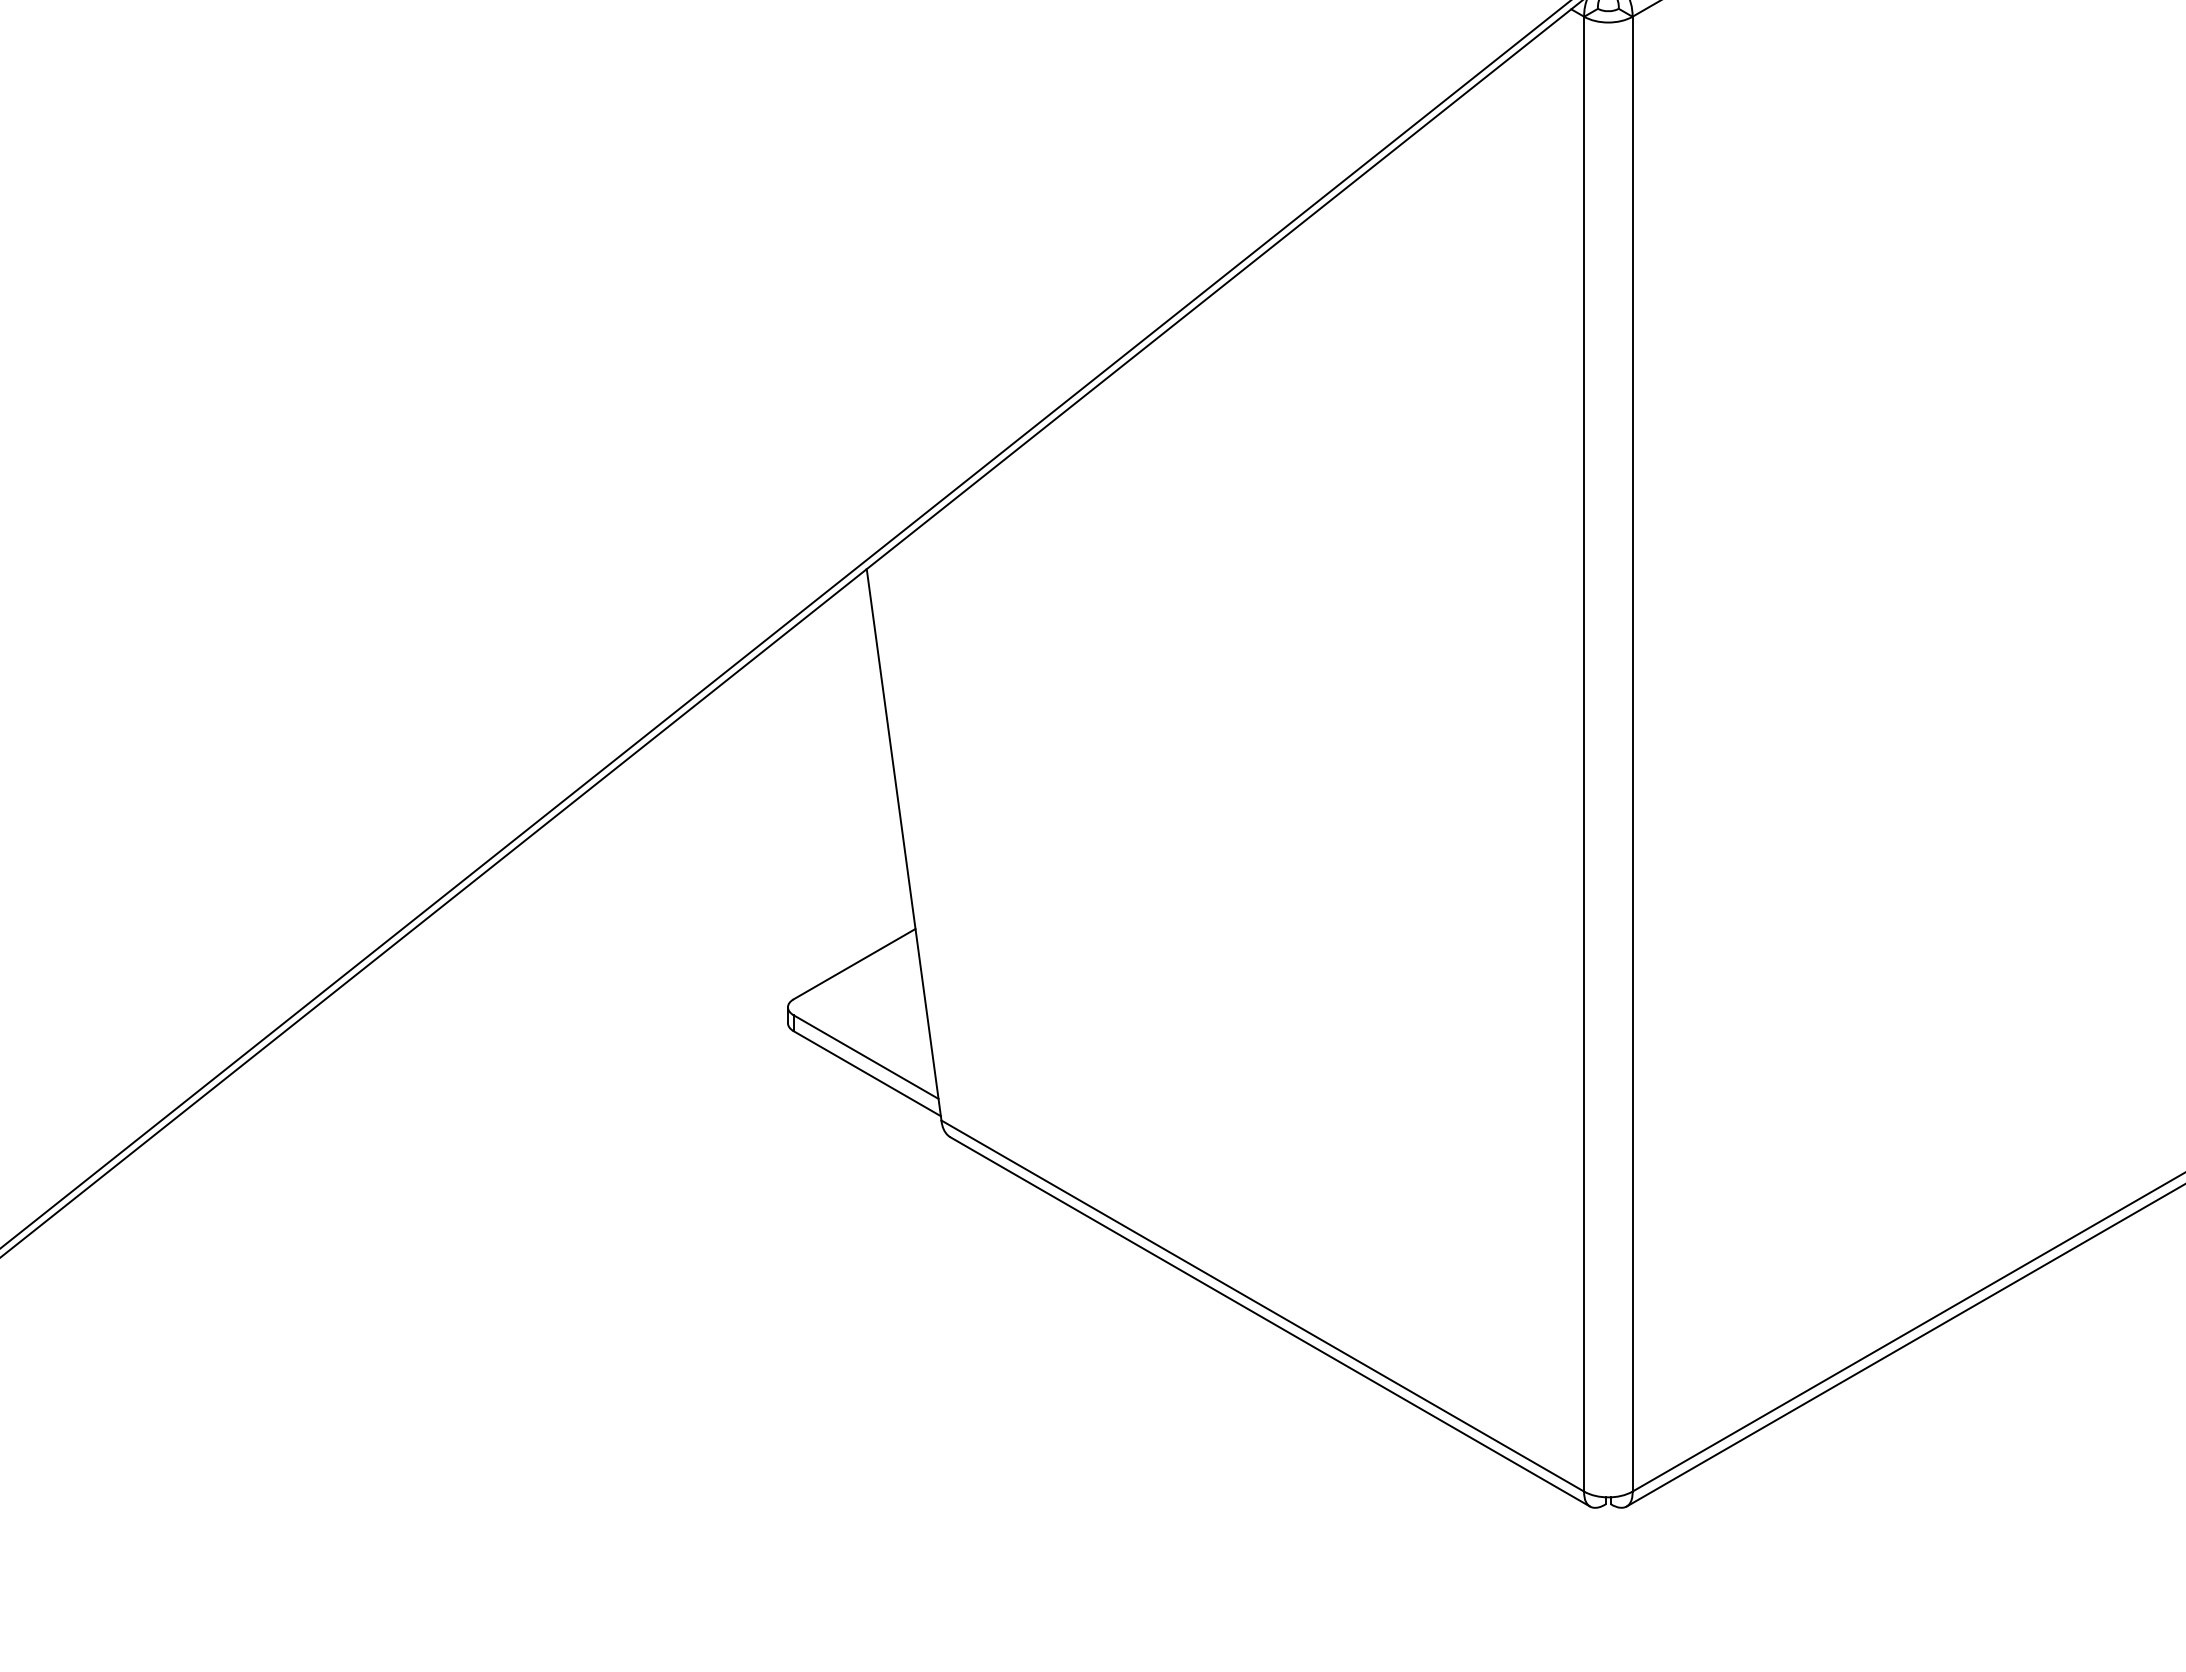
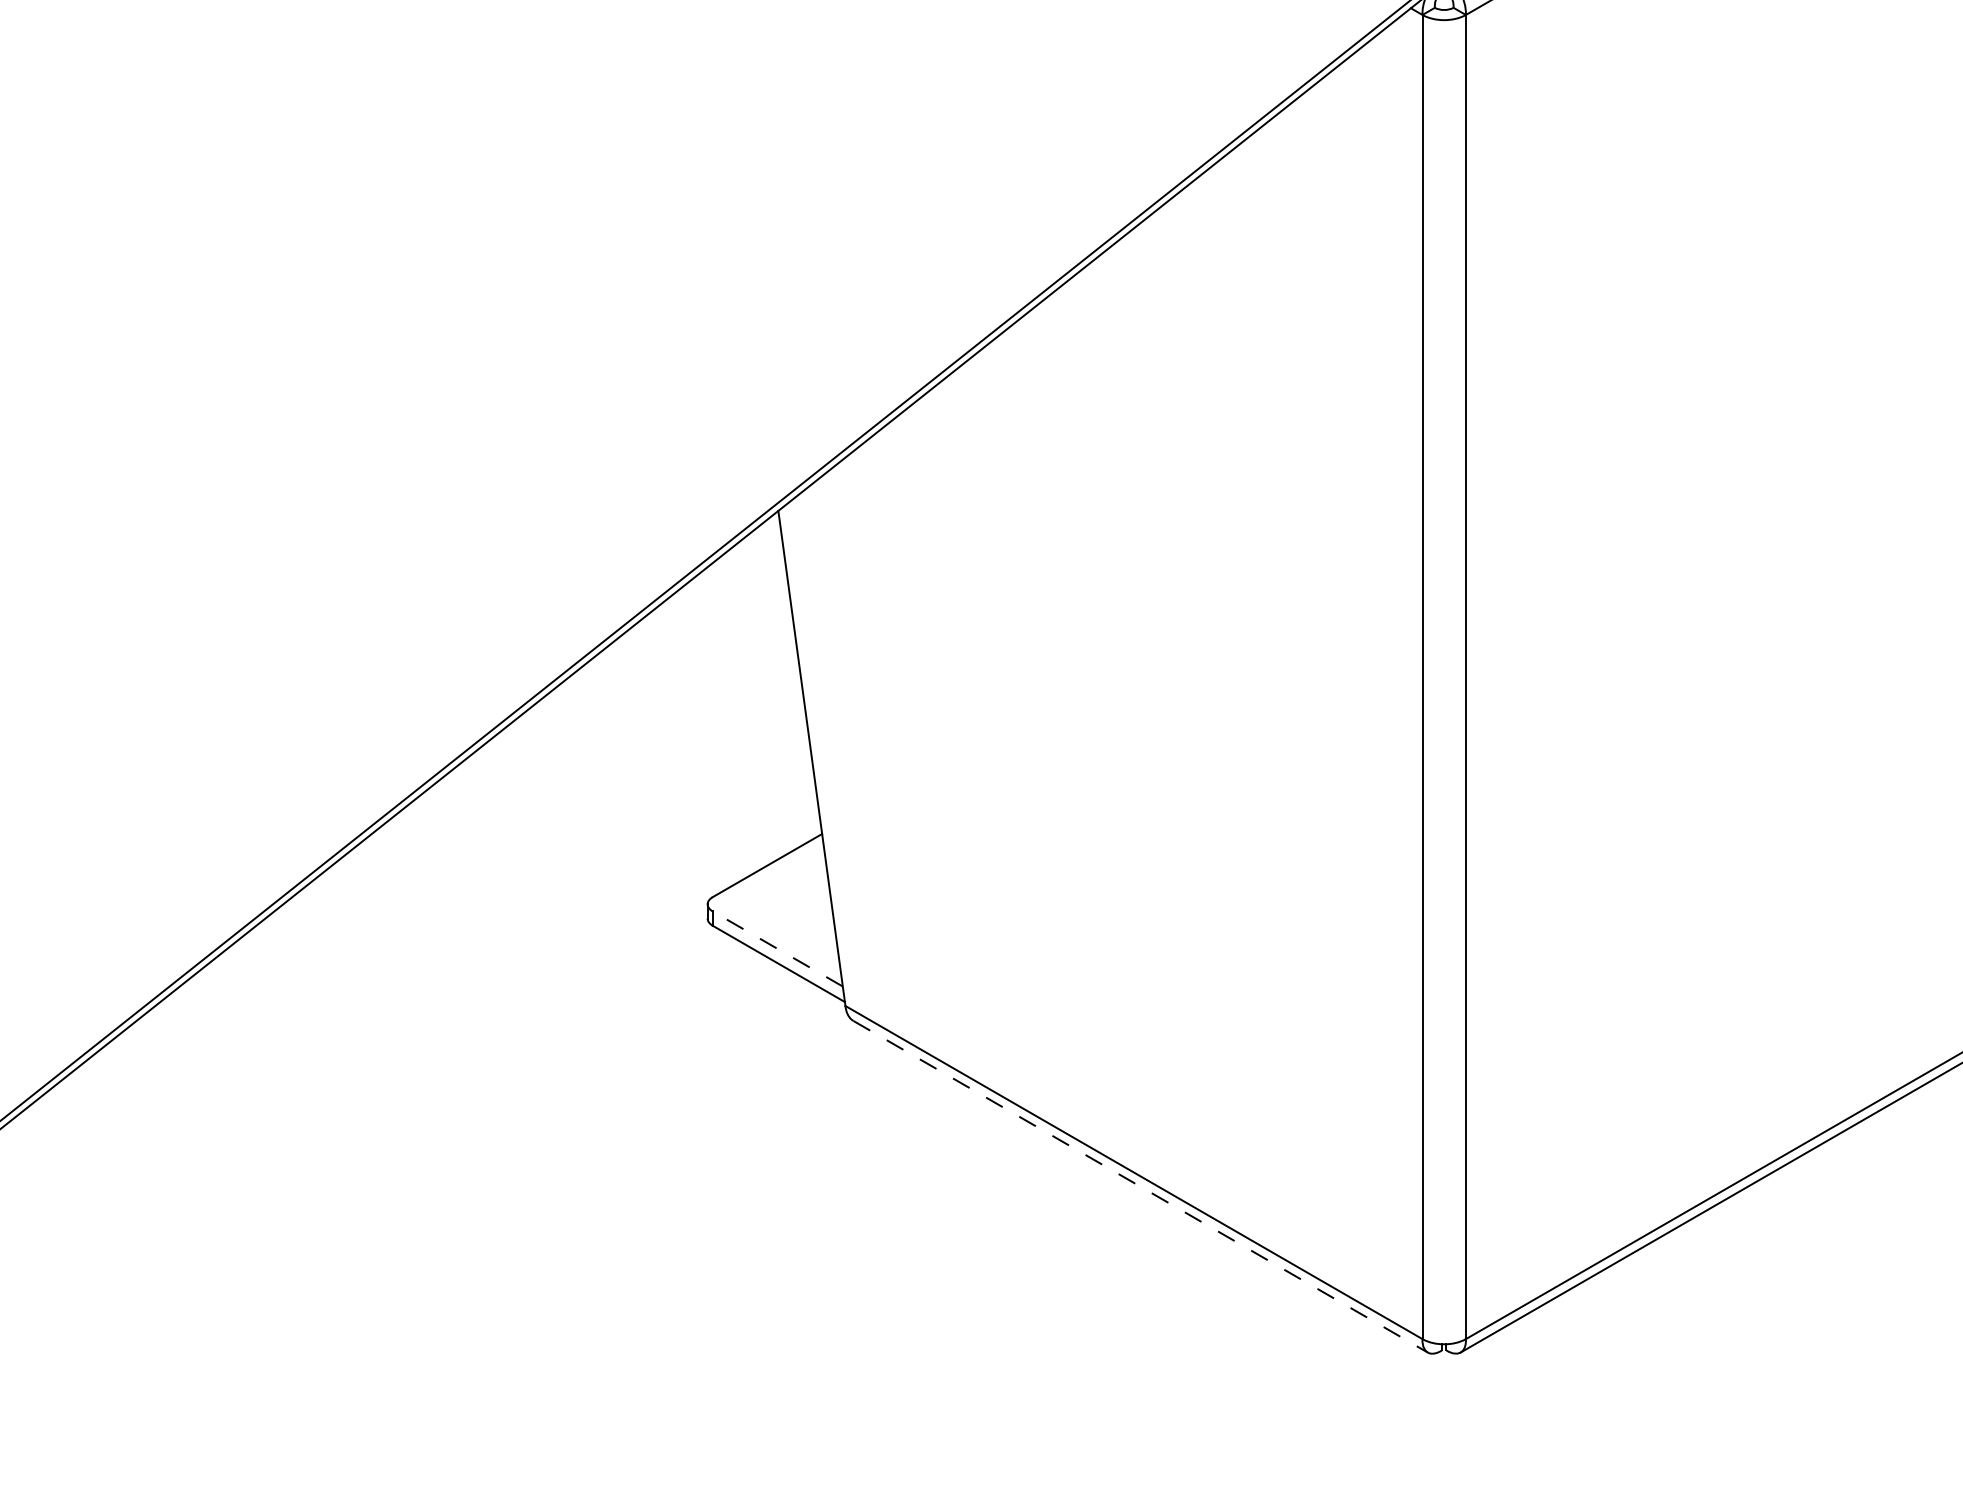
line: (865, 1056) -> (777, 948), solid -> dashed
line: (1271, 1322) -> (1141, 1187), solid -> dashed

